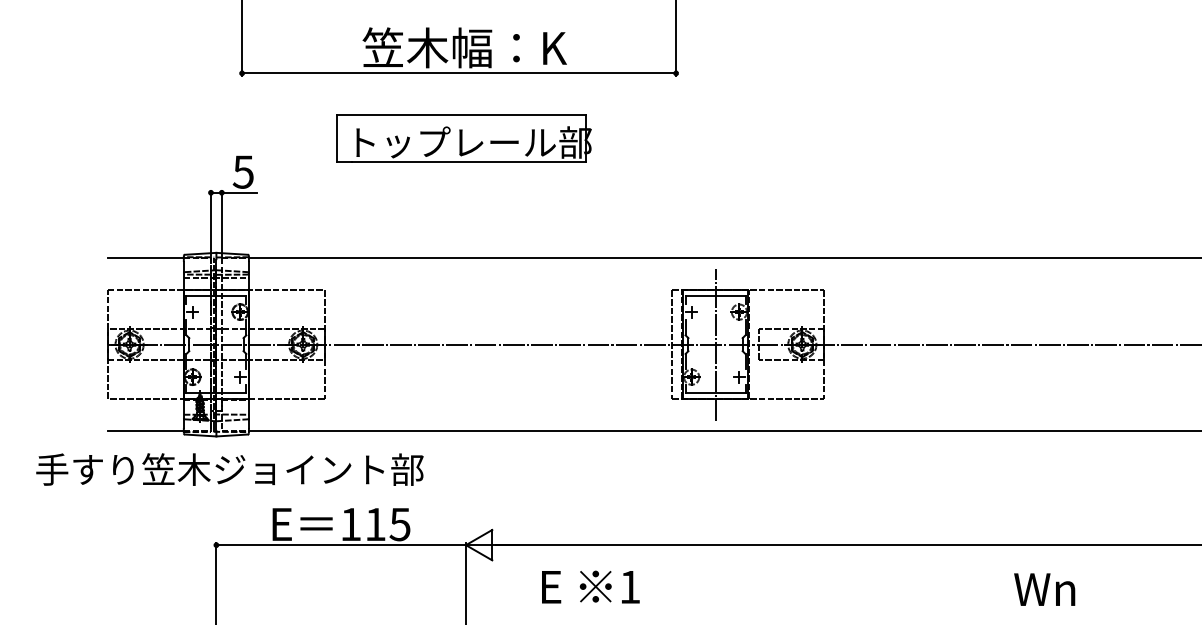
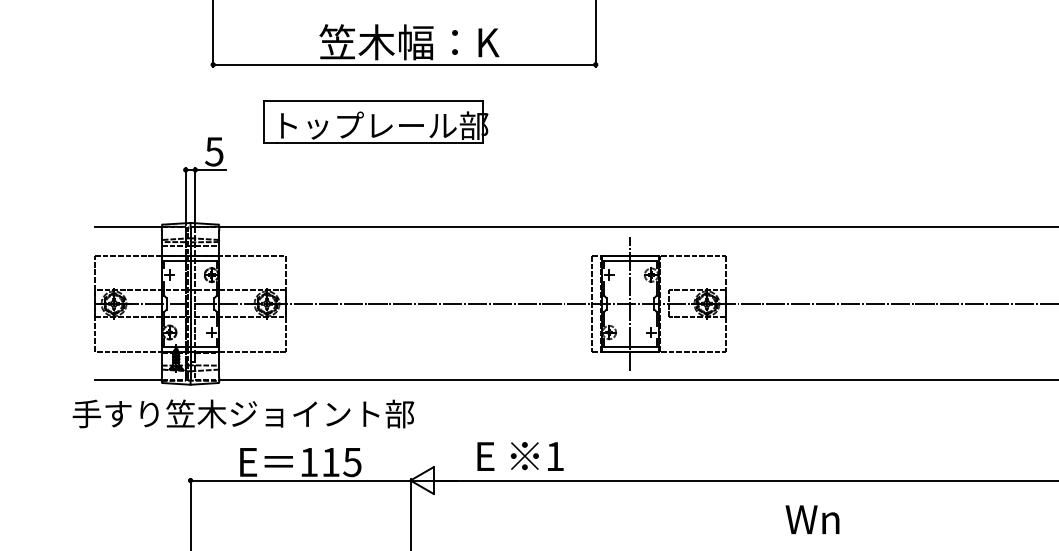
part: (463, 137) -> (375, 121), moved
text: (229, 469) -> (243, 413), moved
text: (590, 587) -> (520, 456), moved
text: (1044, 589) -> (812, 519), moved

